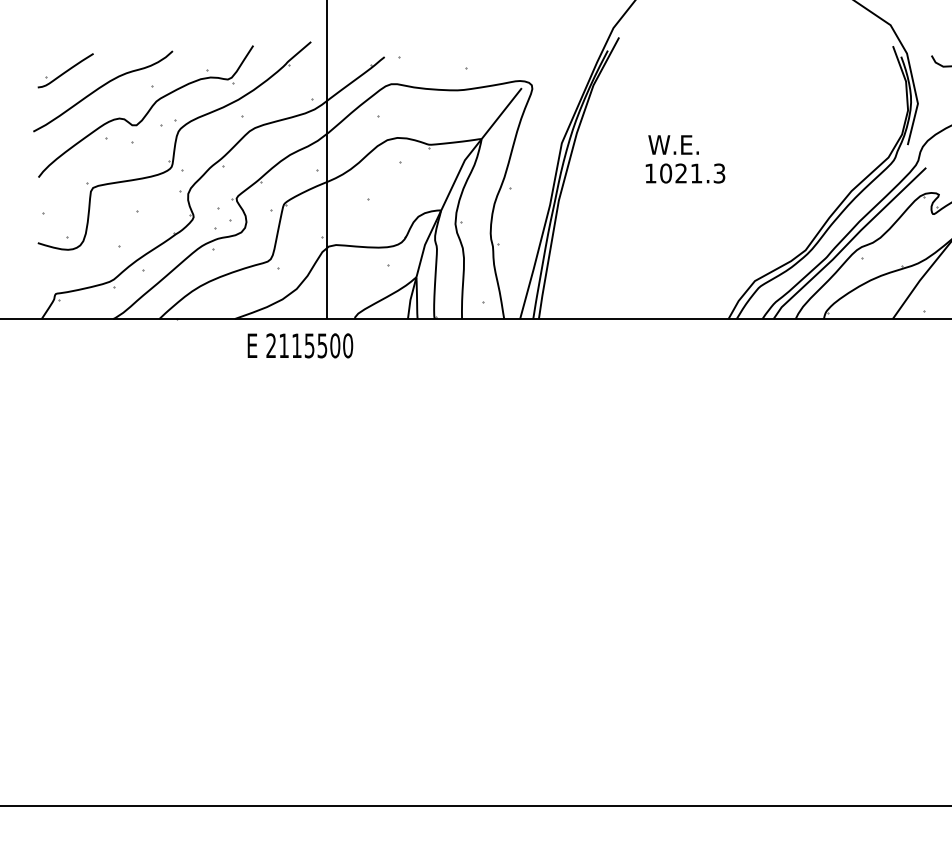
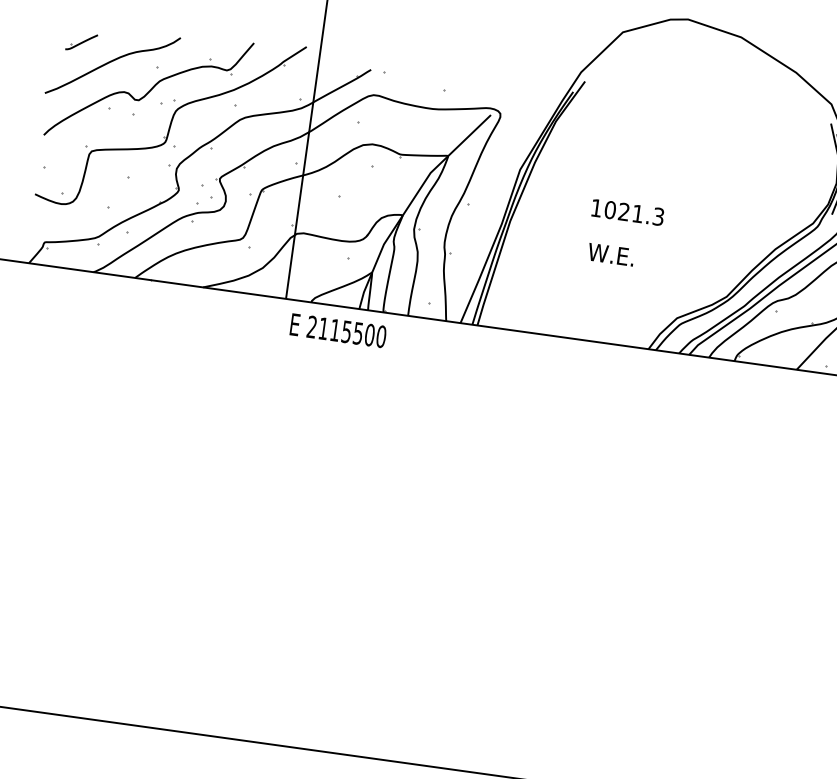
part: (65, 70) -> (81, 41), size x0.6
text: (673, 144) -> (611, 254), moved
text: (300, 345) -> (338, 330), moved

